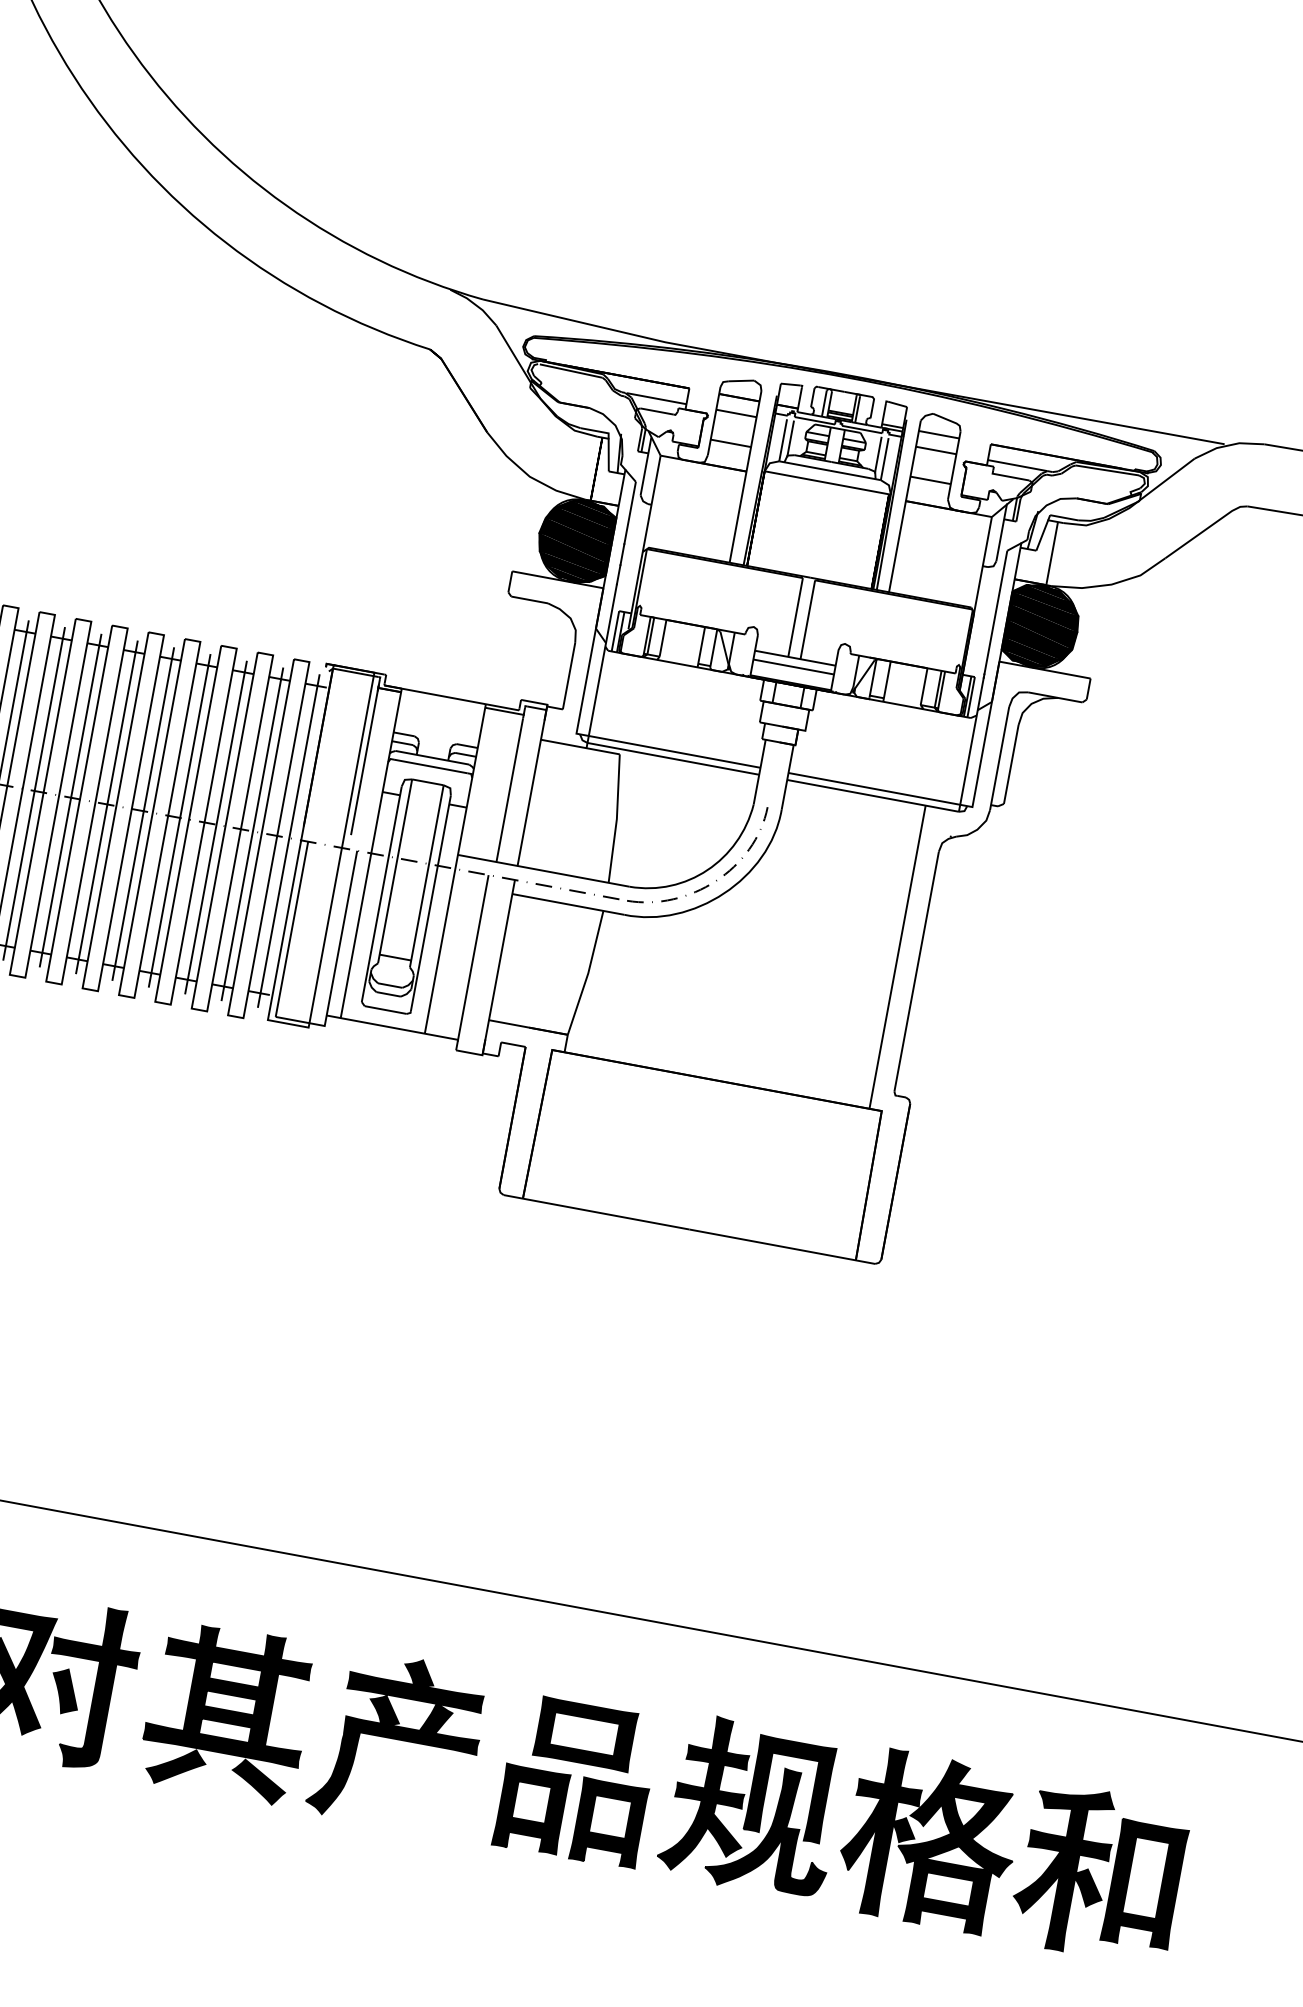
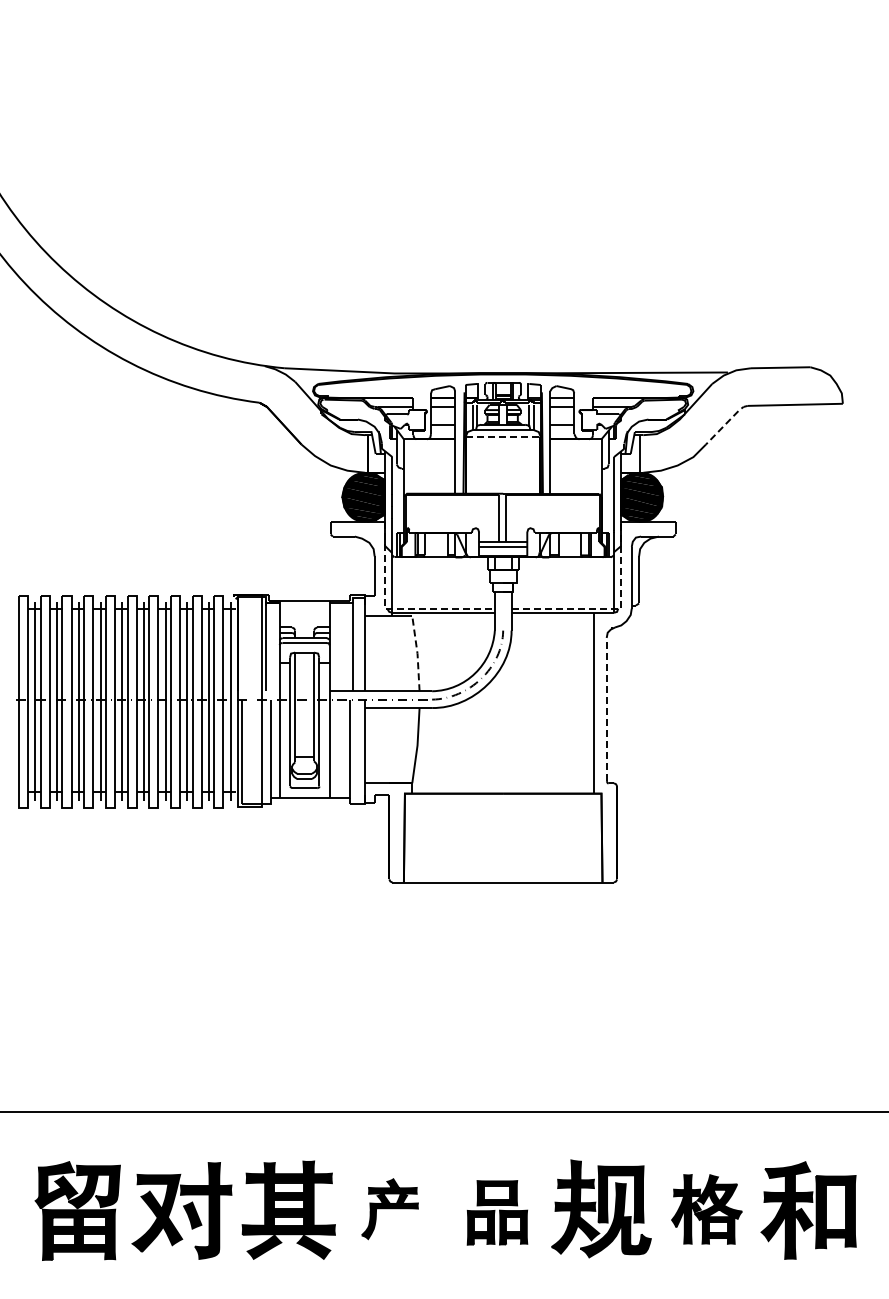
line: (828, 483) -> (503, 437), solid -> dashed
line: (1208, 527) -> (727, 422), solid -> dashed
line: (595, 736) -> (396, 608), solid -> dashed
line: (954, 803) -> (610, 608), solid -> dashed
line: (616, 818) -> (417, 653), solid -> dashed
line: (916, 971) -> (606, 709), solid -> dashed
part: (397, 1740) -> (389, 1208), size x0.6
part: (577, 1780) -> (497, 1212), size x0.7
part: (928, 1840) -> (706, 1209), size x0.7

